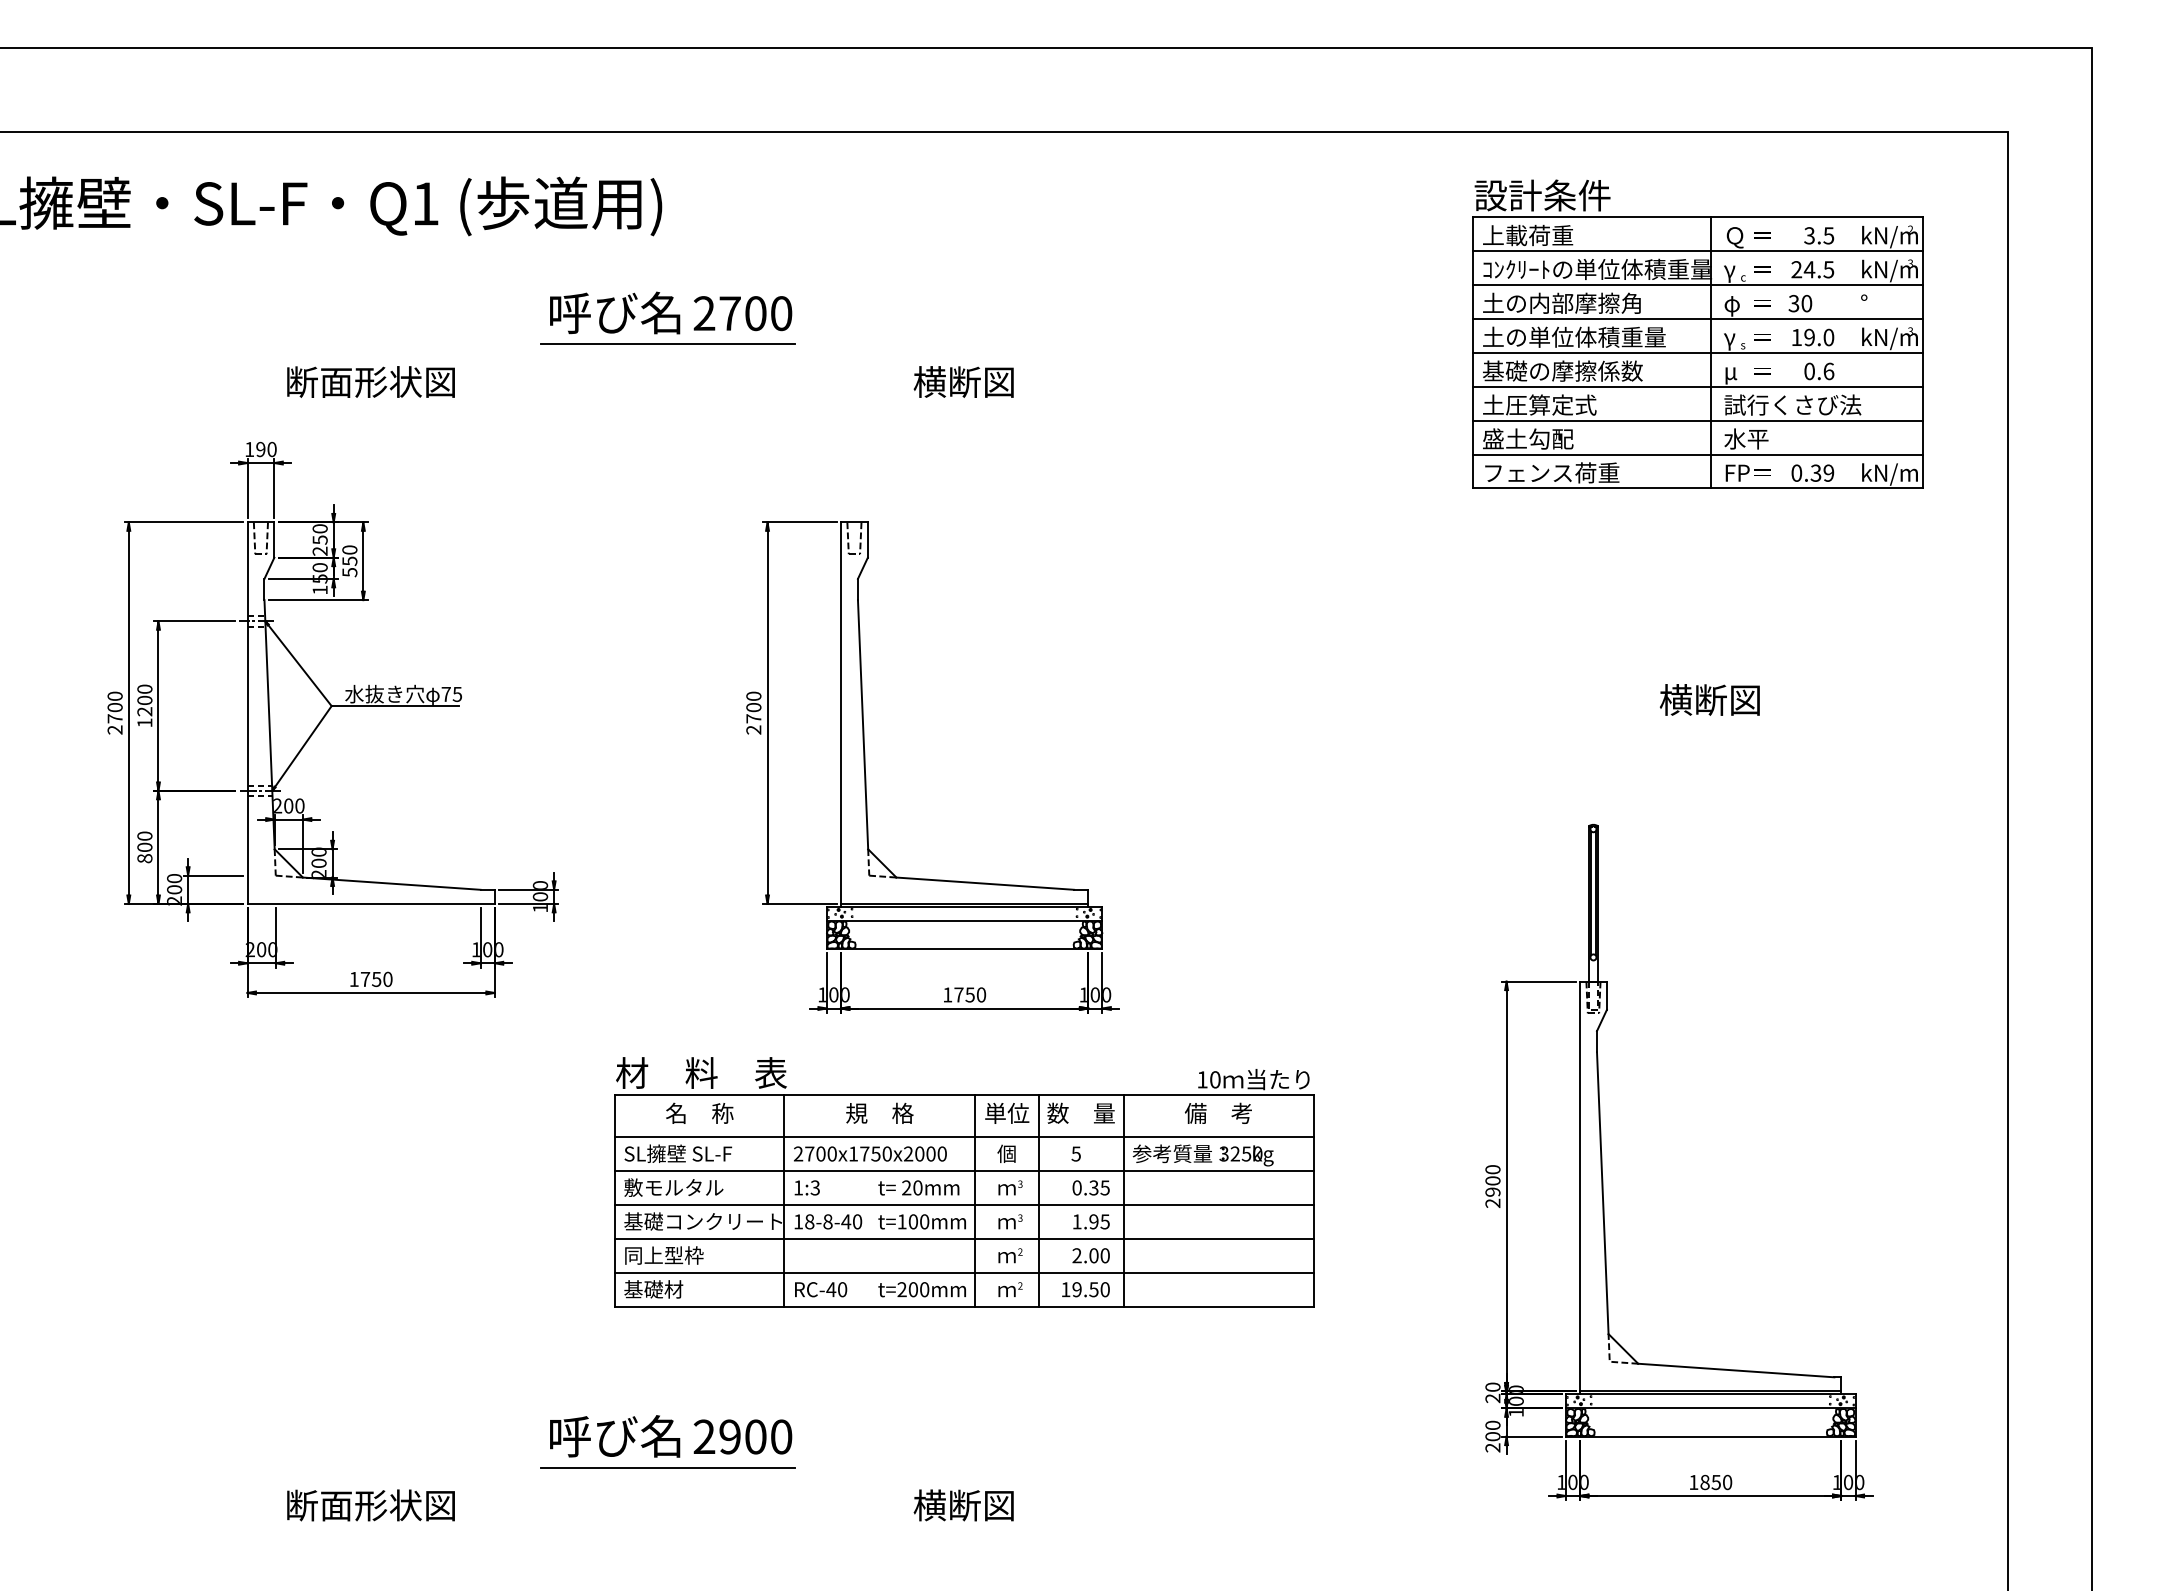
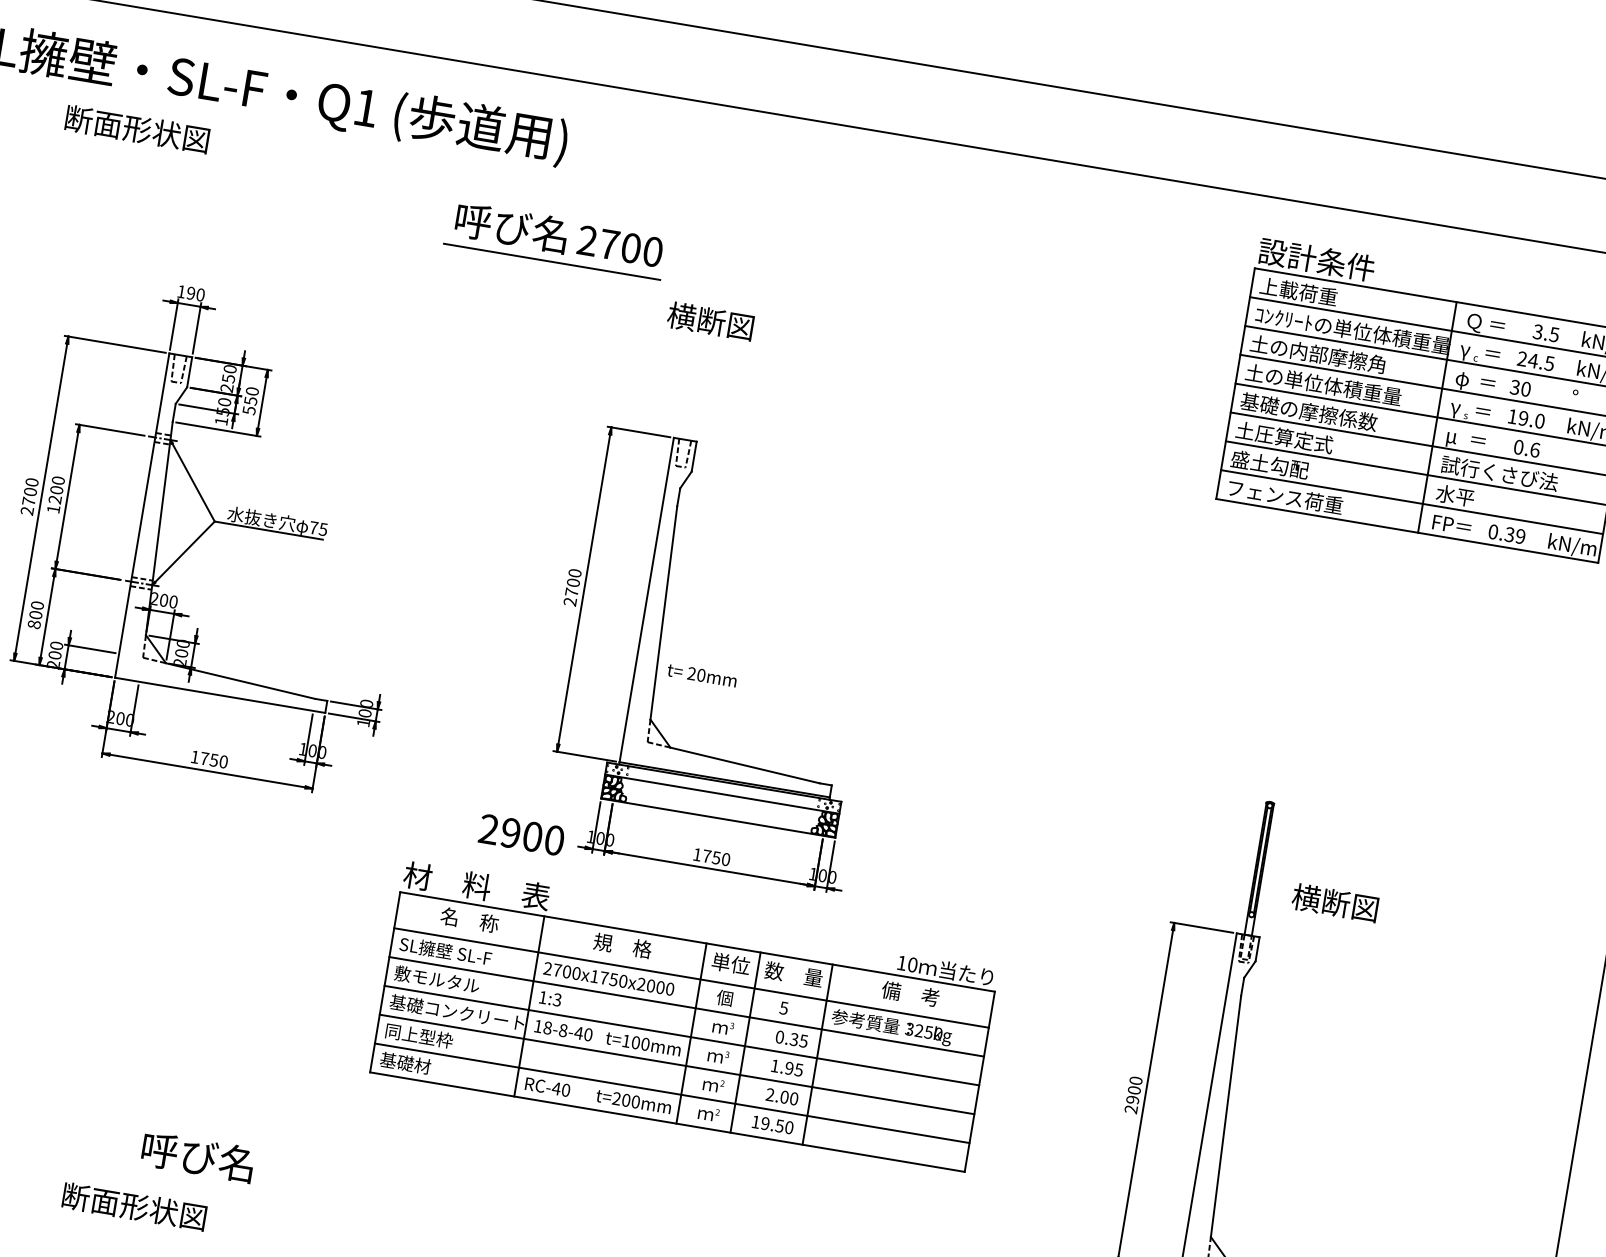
text: (370, 381) -> (137, 128), moved
text: (963, 381) -> (710, 320), moved
text: (1709, 699) -> (1334, 902), moved
text: (918, 1187) -> (701, 675), moved
text: (615, 1436) -> (198, 1157), moved
text: (742, 1436) -> (521, 834), moved
line: (667, 1467) -> (391, 1216), removed

